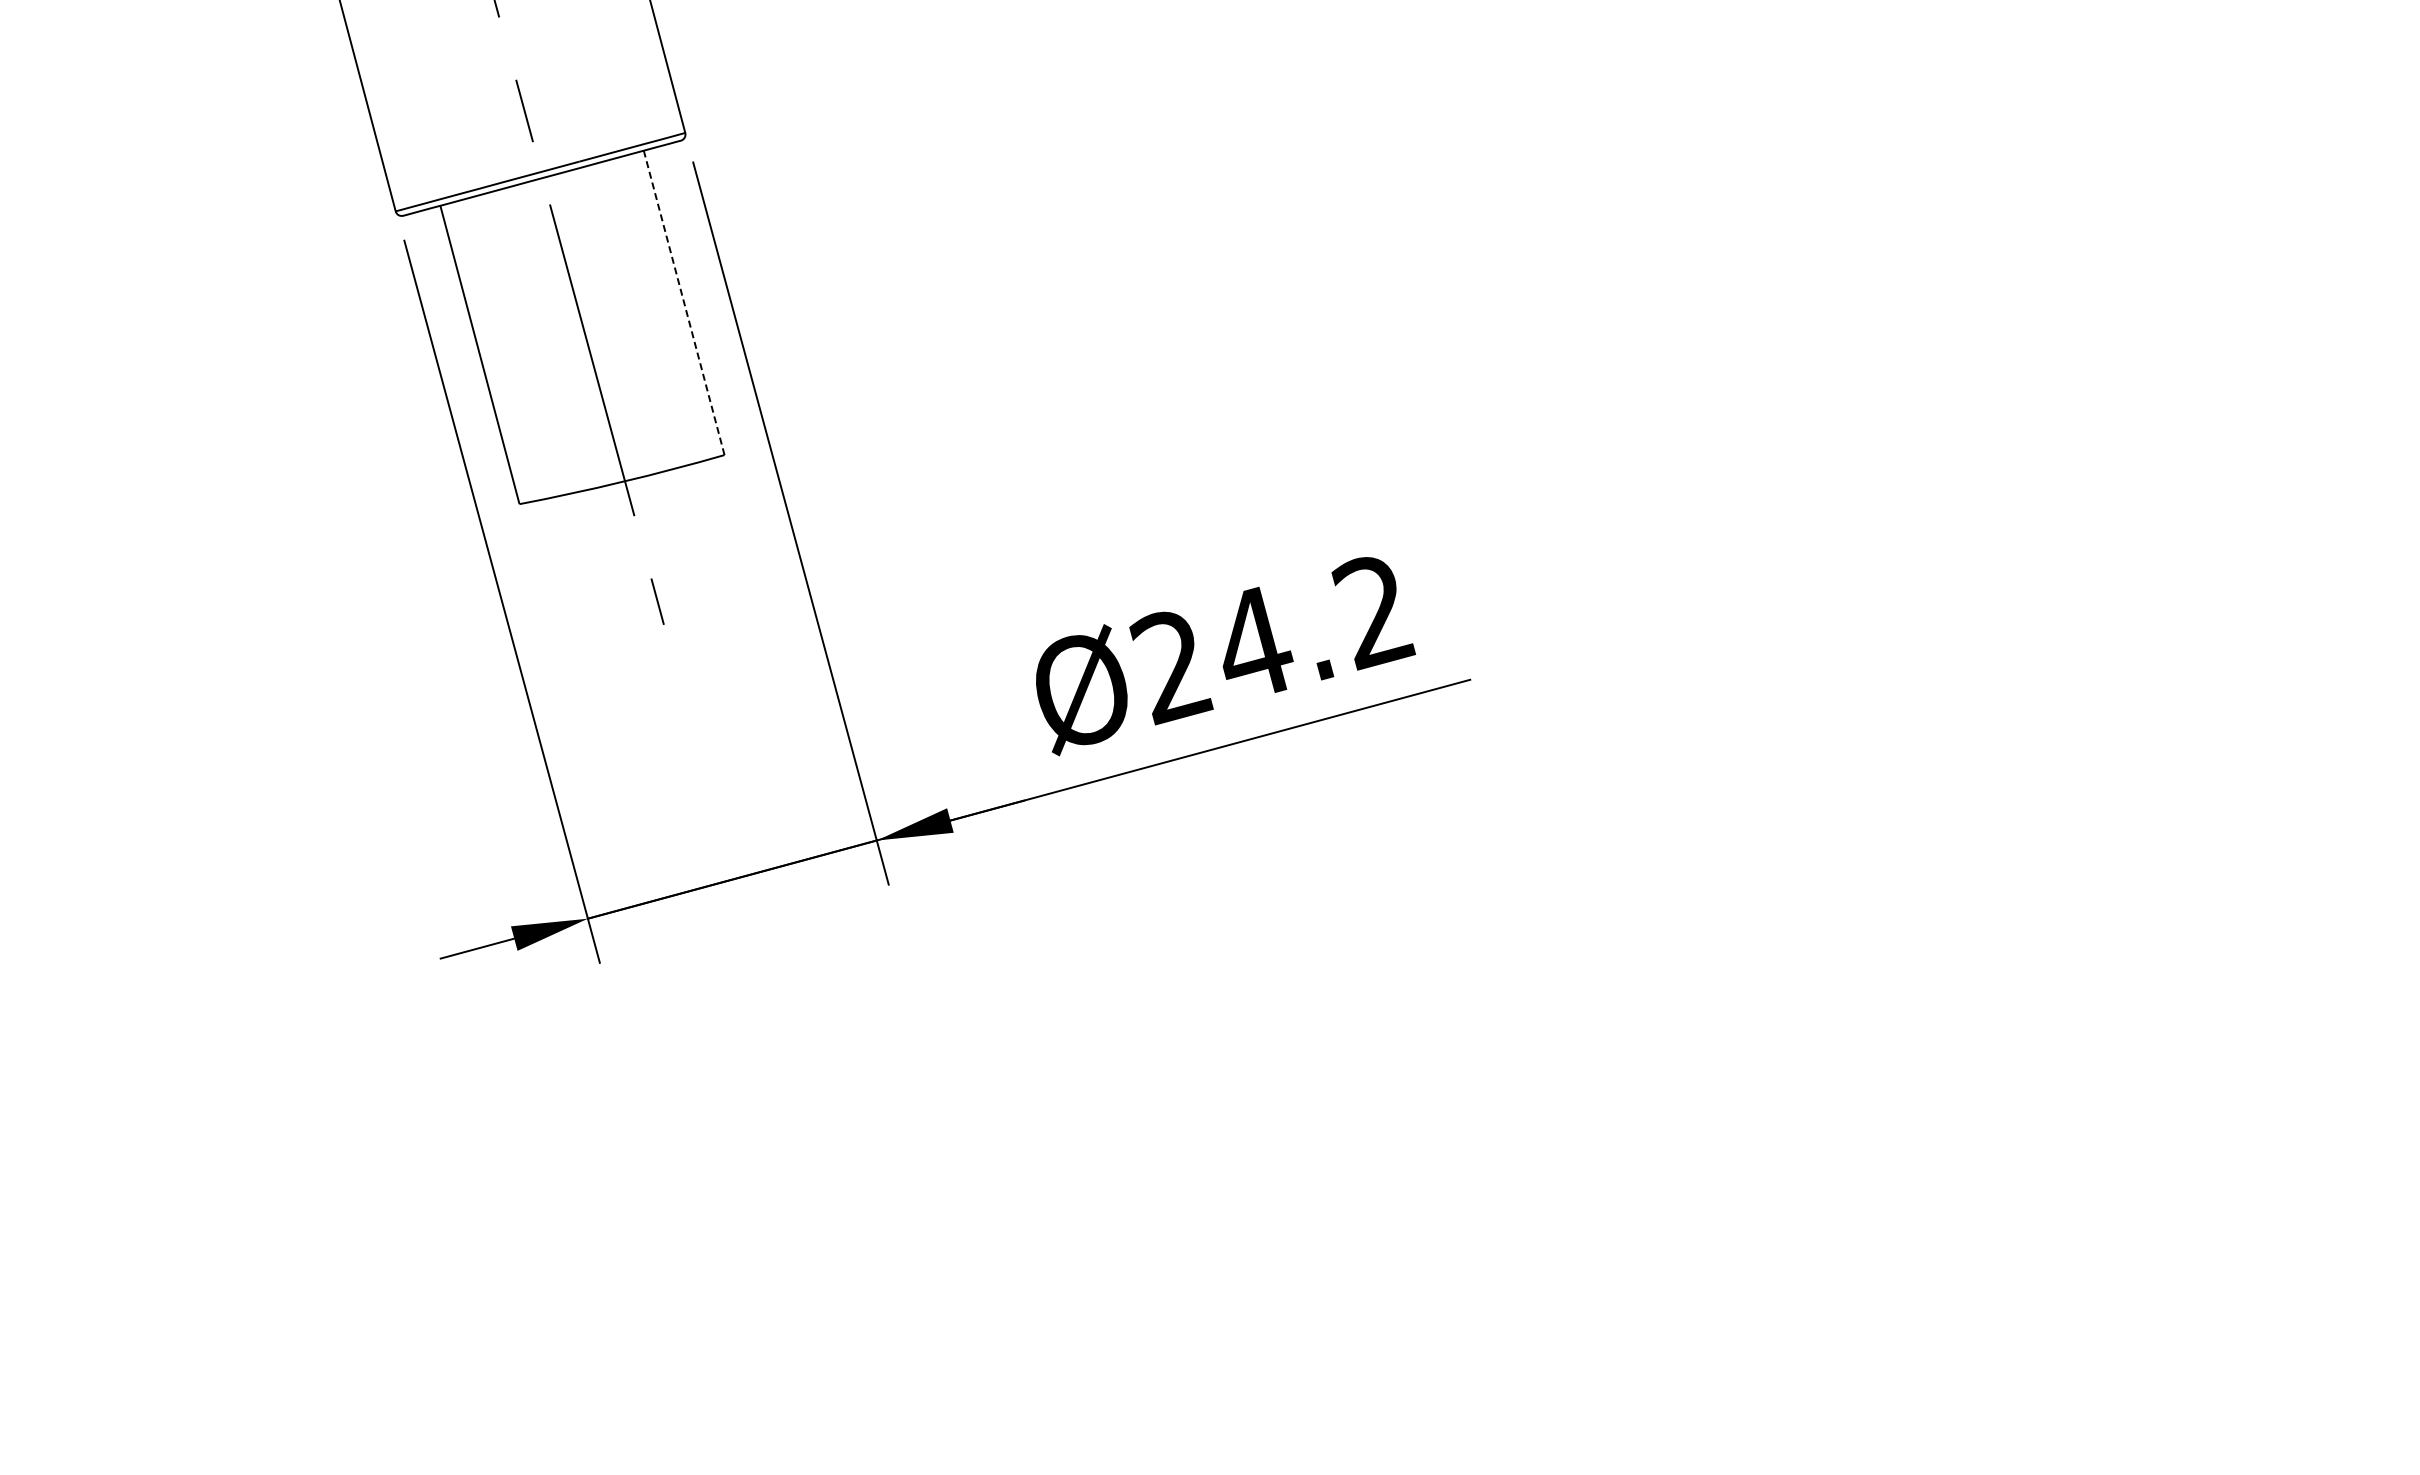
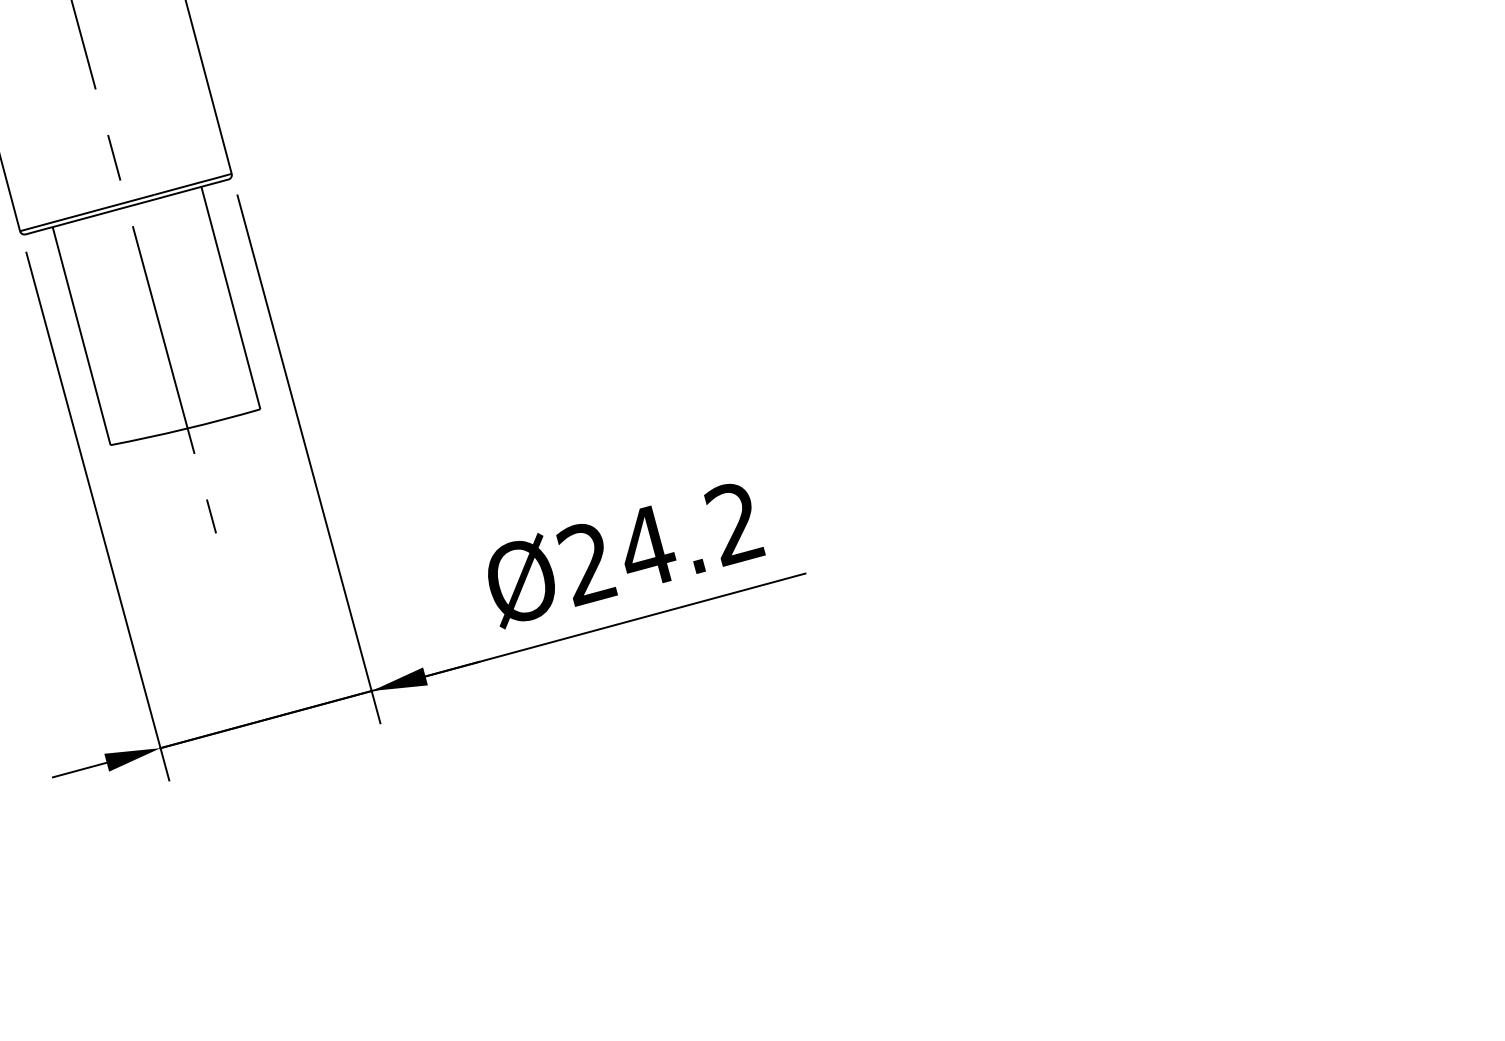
line: (684, 302) -> (231, 297), dashed -> solid

